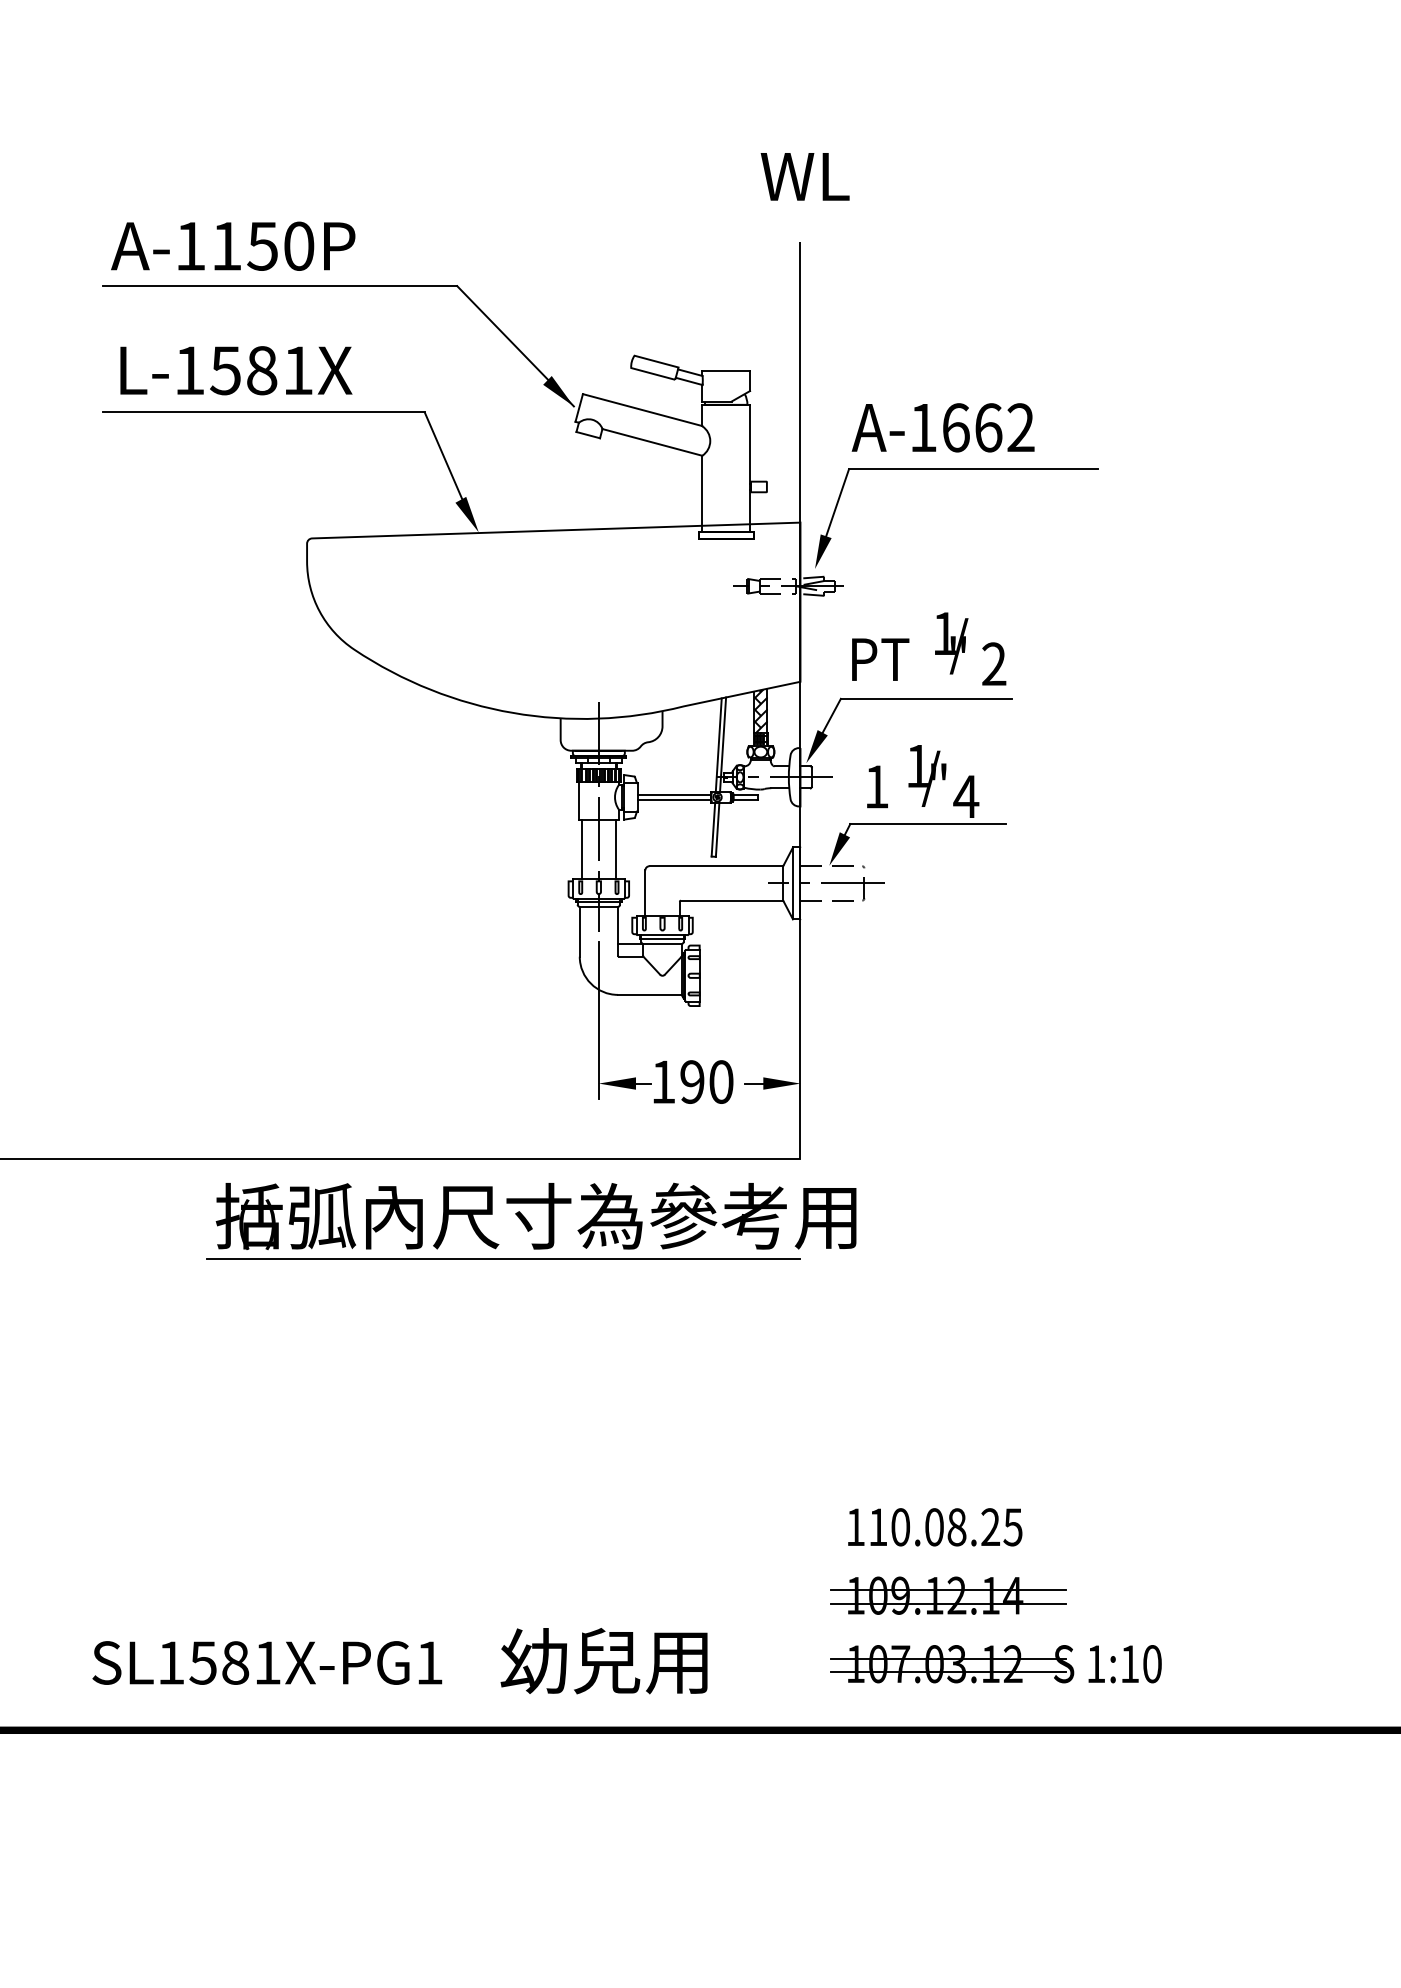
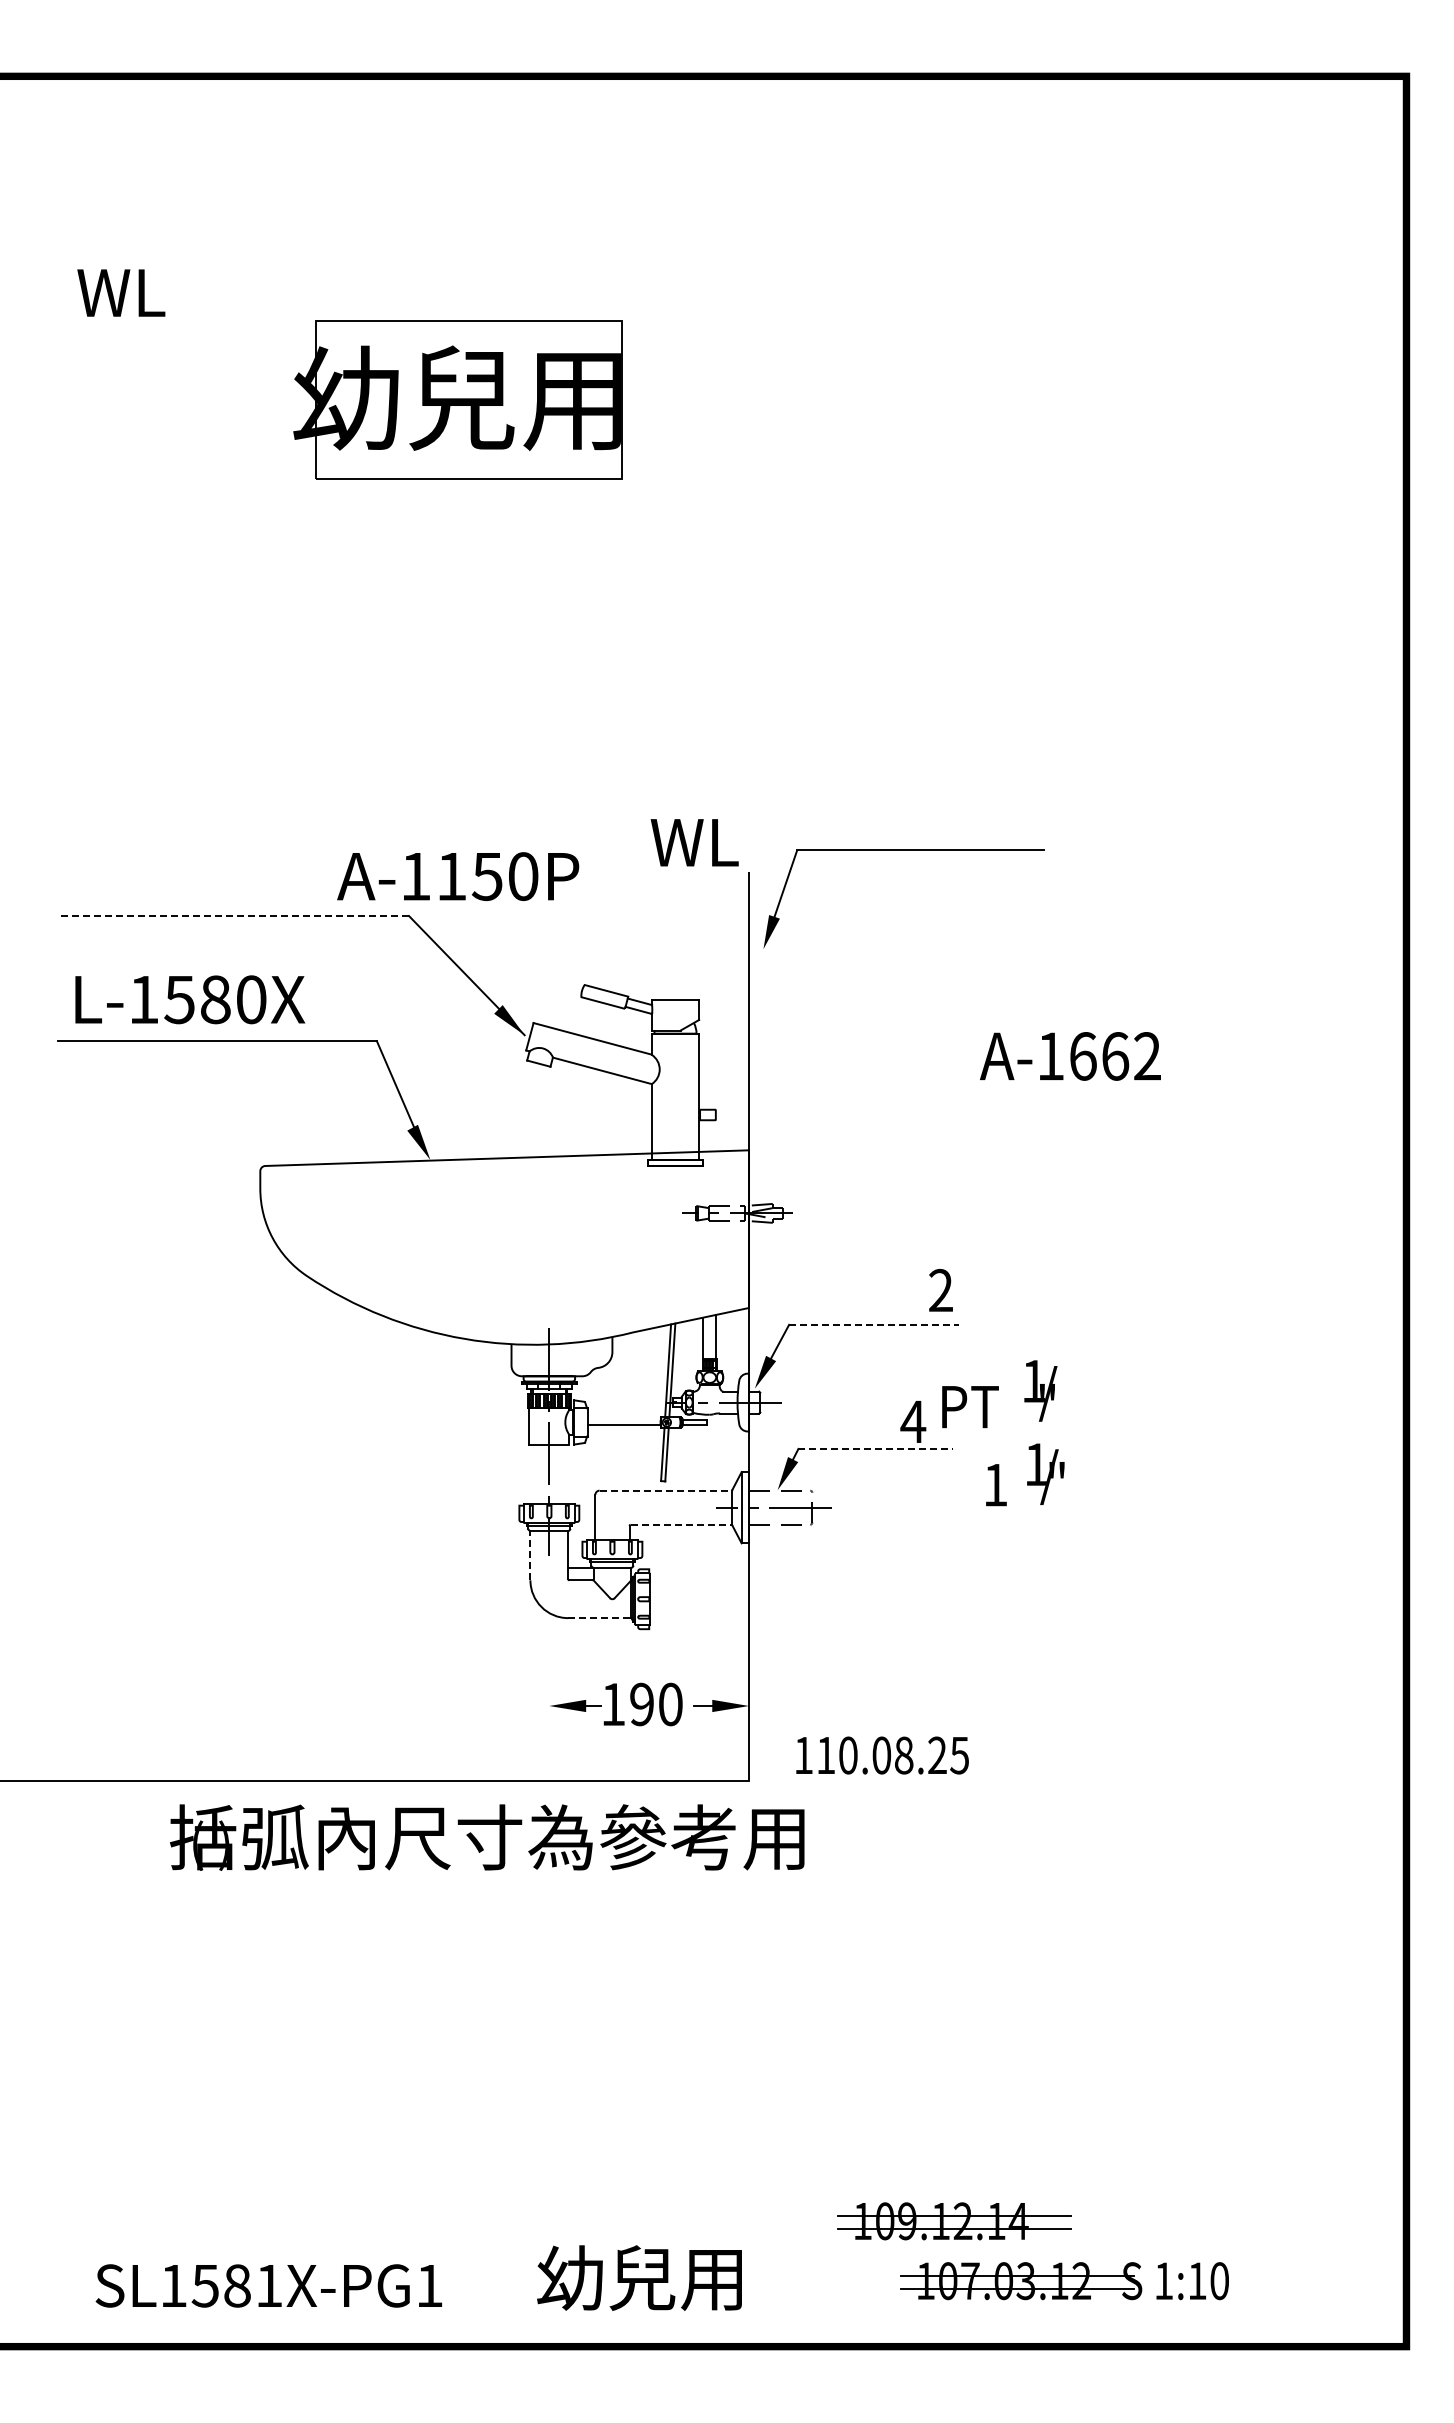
text: (804, 176) -> (694, 842), moved
text: (233, 246) -> (458, 876), moved
line: (280, 286) -> (233, 916), solid -> dashed
text: (298, 370) -> (251, 999), L-1581X -> L-1580X
text: (943, 427) -> (1070, 1056), moved
part: (956, 469) -> (903, 850), moved
text: (909, 646) -> (999, 1394), moved
line: (927, 698) -> (874, 1324), solid -> dashed
hatch: (760, 711) -> (709, 1337), removed
text: (906, 776) -> (1025, 1474), moved
line: (674, 794) -> (624, 1419), removed
line: (928, 823) -> (875, 1448), solid -> dashed
line: (581, 848) -> (532, 1473), removed
line: (616, 848) -> (566, 1473), removed
line: (717, 866) -> (666, 1490), solid -> dashed
line: (732, 900) -> (681, 1524), solid -> dashed
line: (579, 931) -> (530, 1555), solid -> dashed
line: (649, 995) -> (599, 1618), solid -> dashed
line: (599, 1020) -> (549, 1643), removed
line: (503, 1258) -> (454, 1879), removed
text: (935, 1527) -> (882, 1755), moved
part: (948, 1595) -> (954, 2221), moved
text: (604, 1660) -> (639, 2277), moved
text: (266, 1662) -> (268, 2285), moved
part: (995, 1664) -> (1064, 2281), moved

